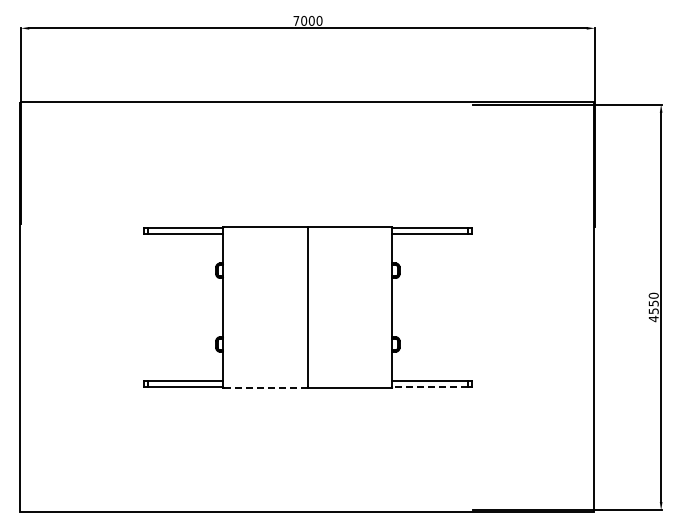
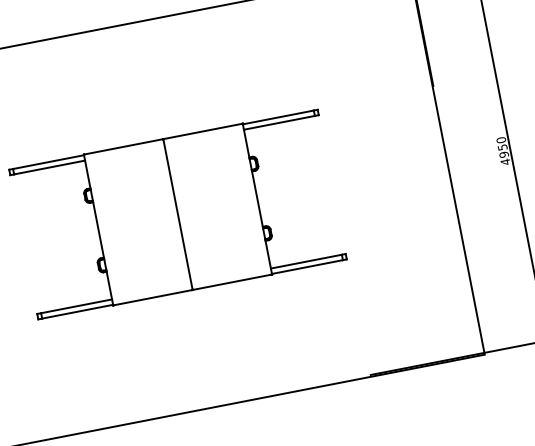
text: (653, 311) -> (503, 155), 4550 -> 4950
line: (265, 387) -> (152, 297), dashed -> solid
line: (430, 387) -> (307, 267), dashed -> solid

